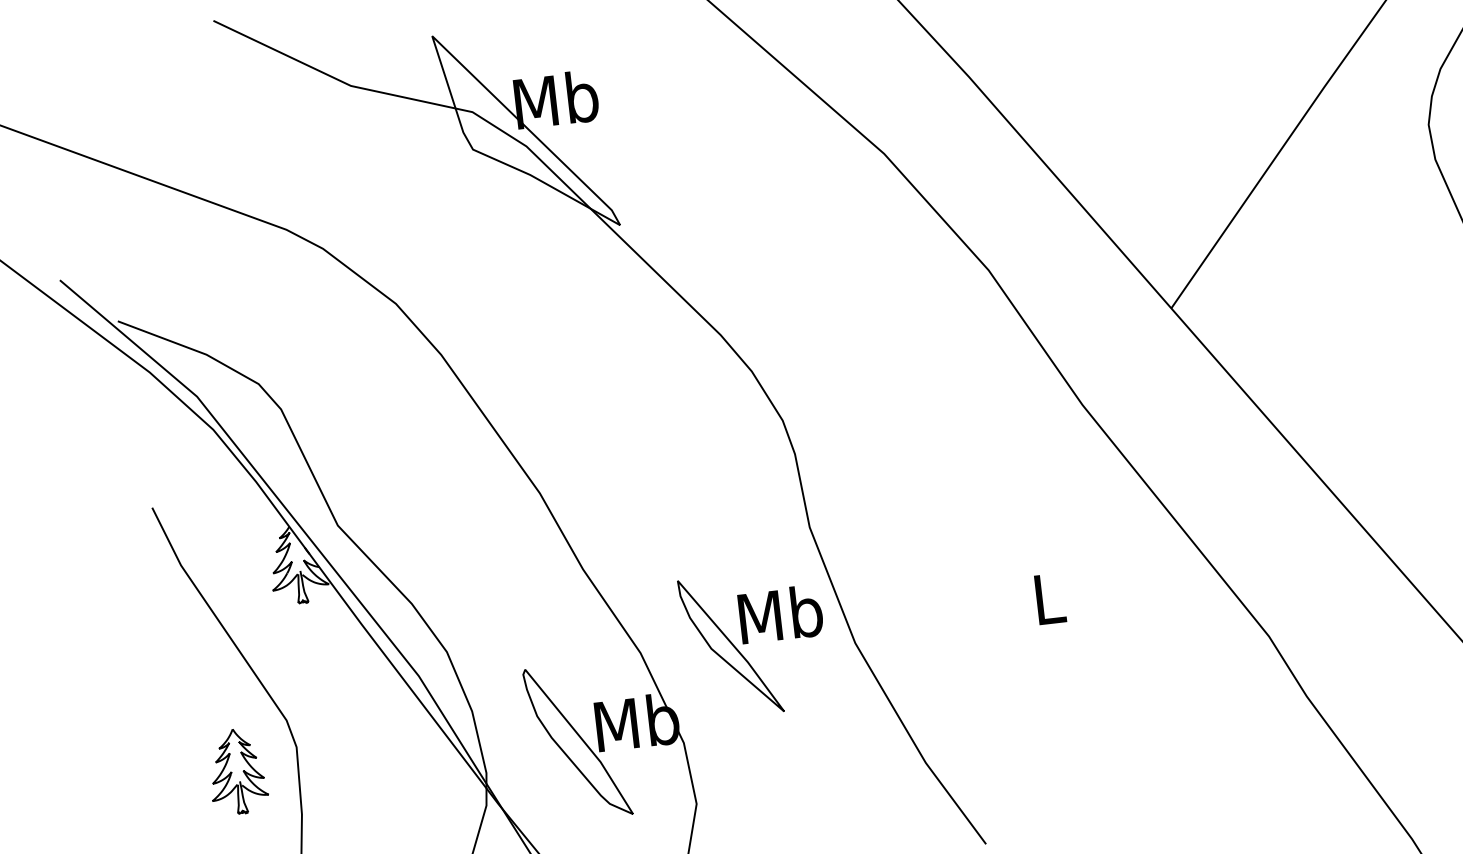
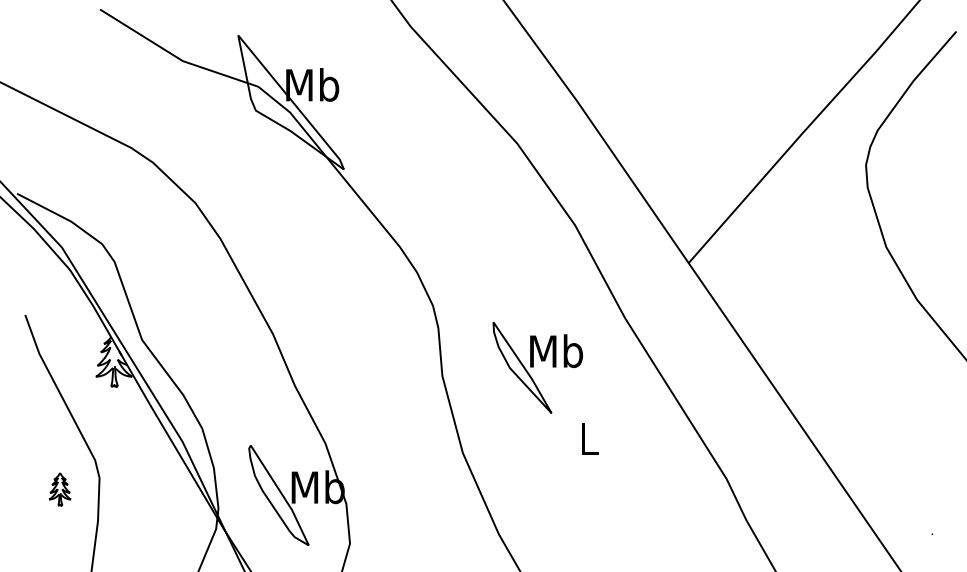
part: (754, 643) -> (537, 367), moved
part: (236, 772) -> (59, 489), size x0.6

